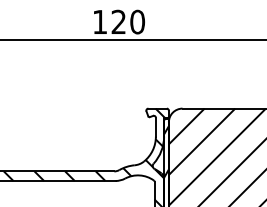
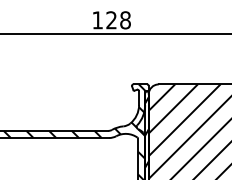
text: (137, 22) -> (125, 20), 120 -> 128

